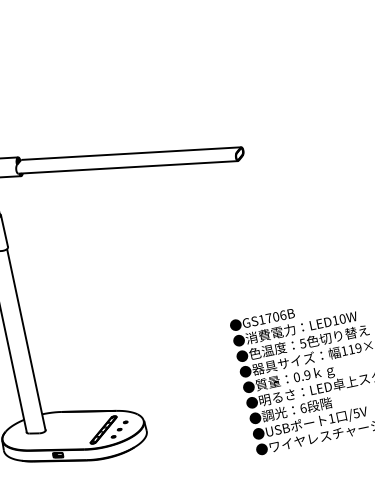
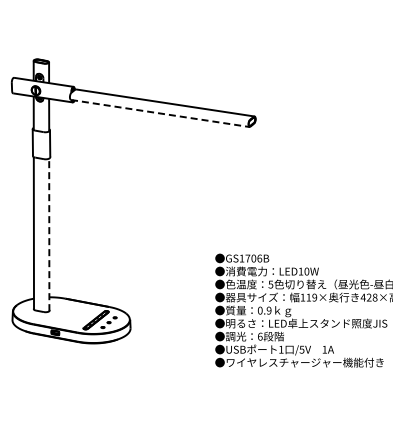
line: (128, 167) -> (160, 113), solid -> dashed
line: (26, 339) -> (49, 234), solid -> dashed

